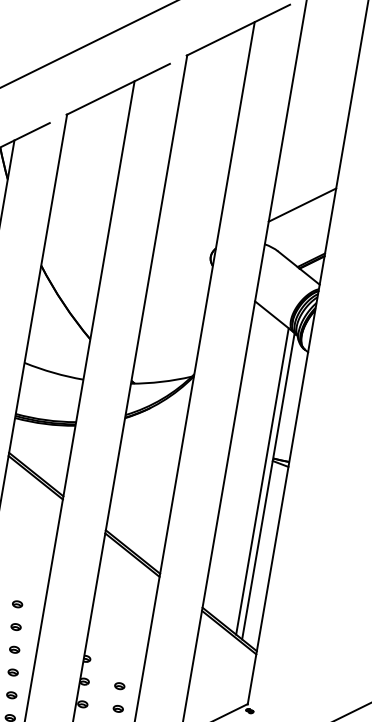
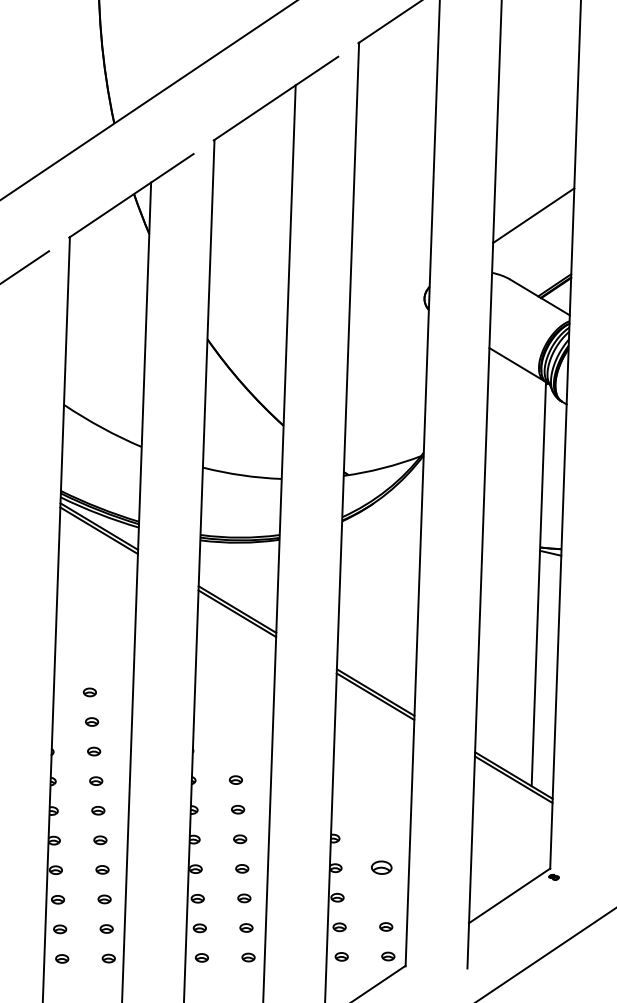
line: (262, 481) -> (530, 578), removed
part: (120, 685) -> (382, 867), size x1.6
part: (118, 709) -> (384, 897), removed

